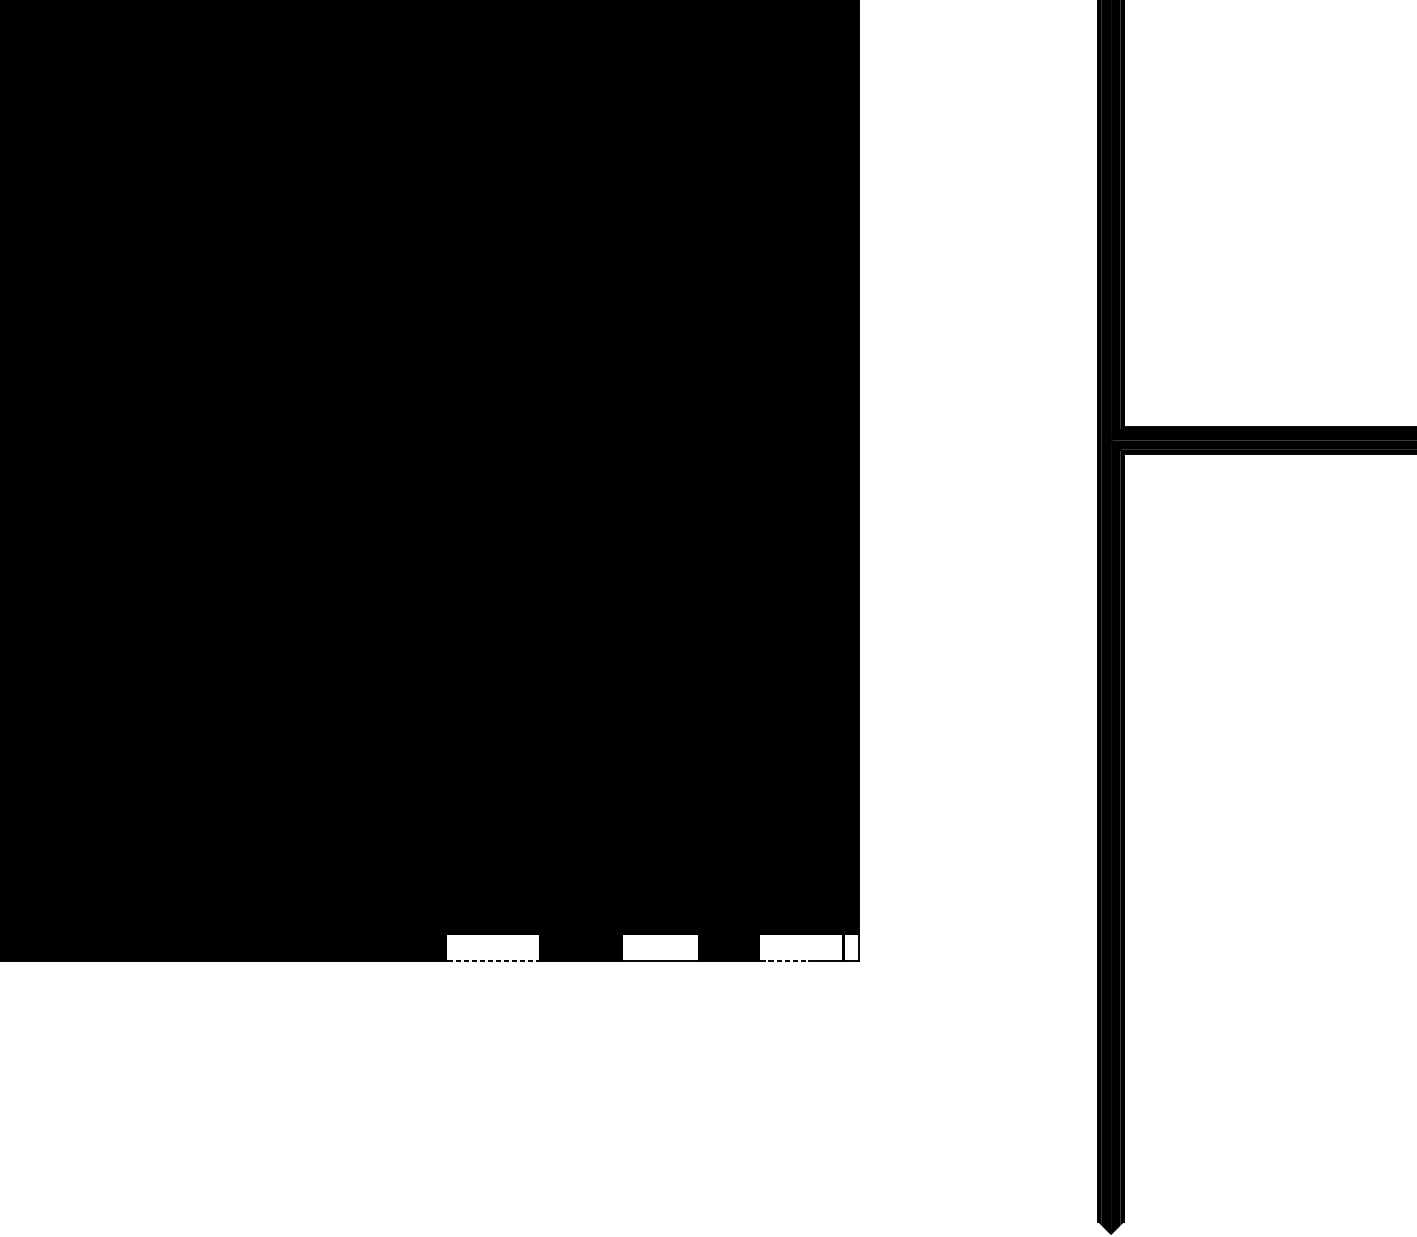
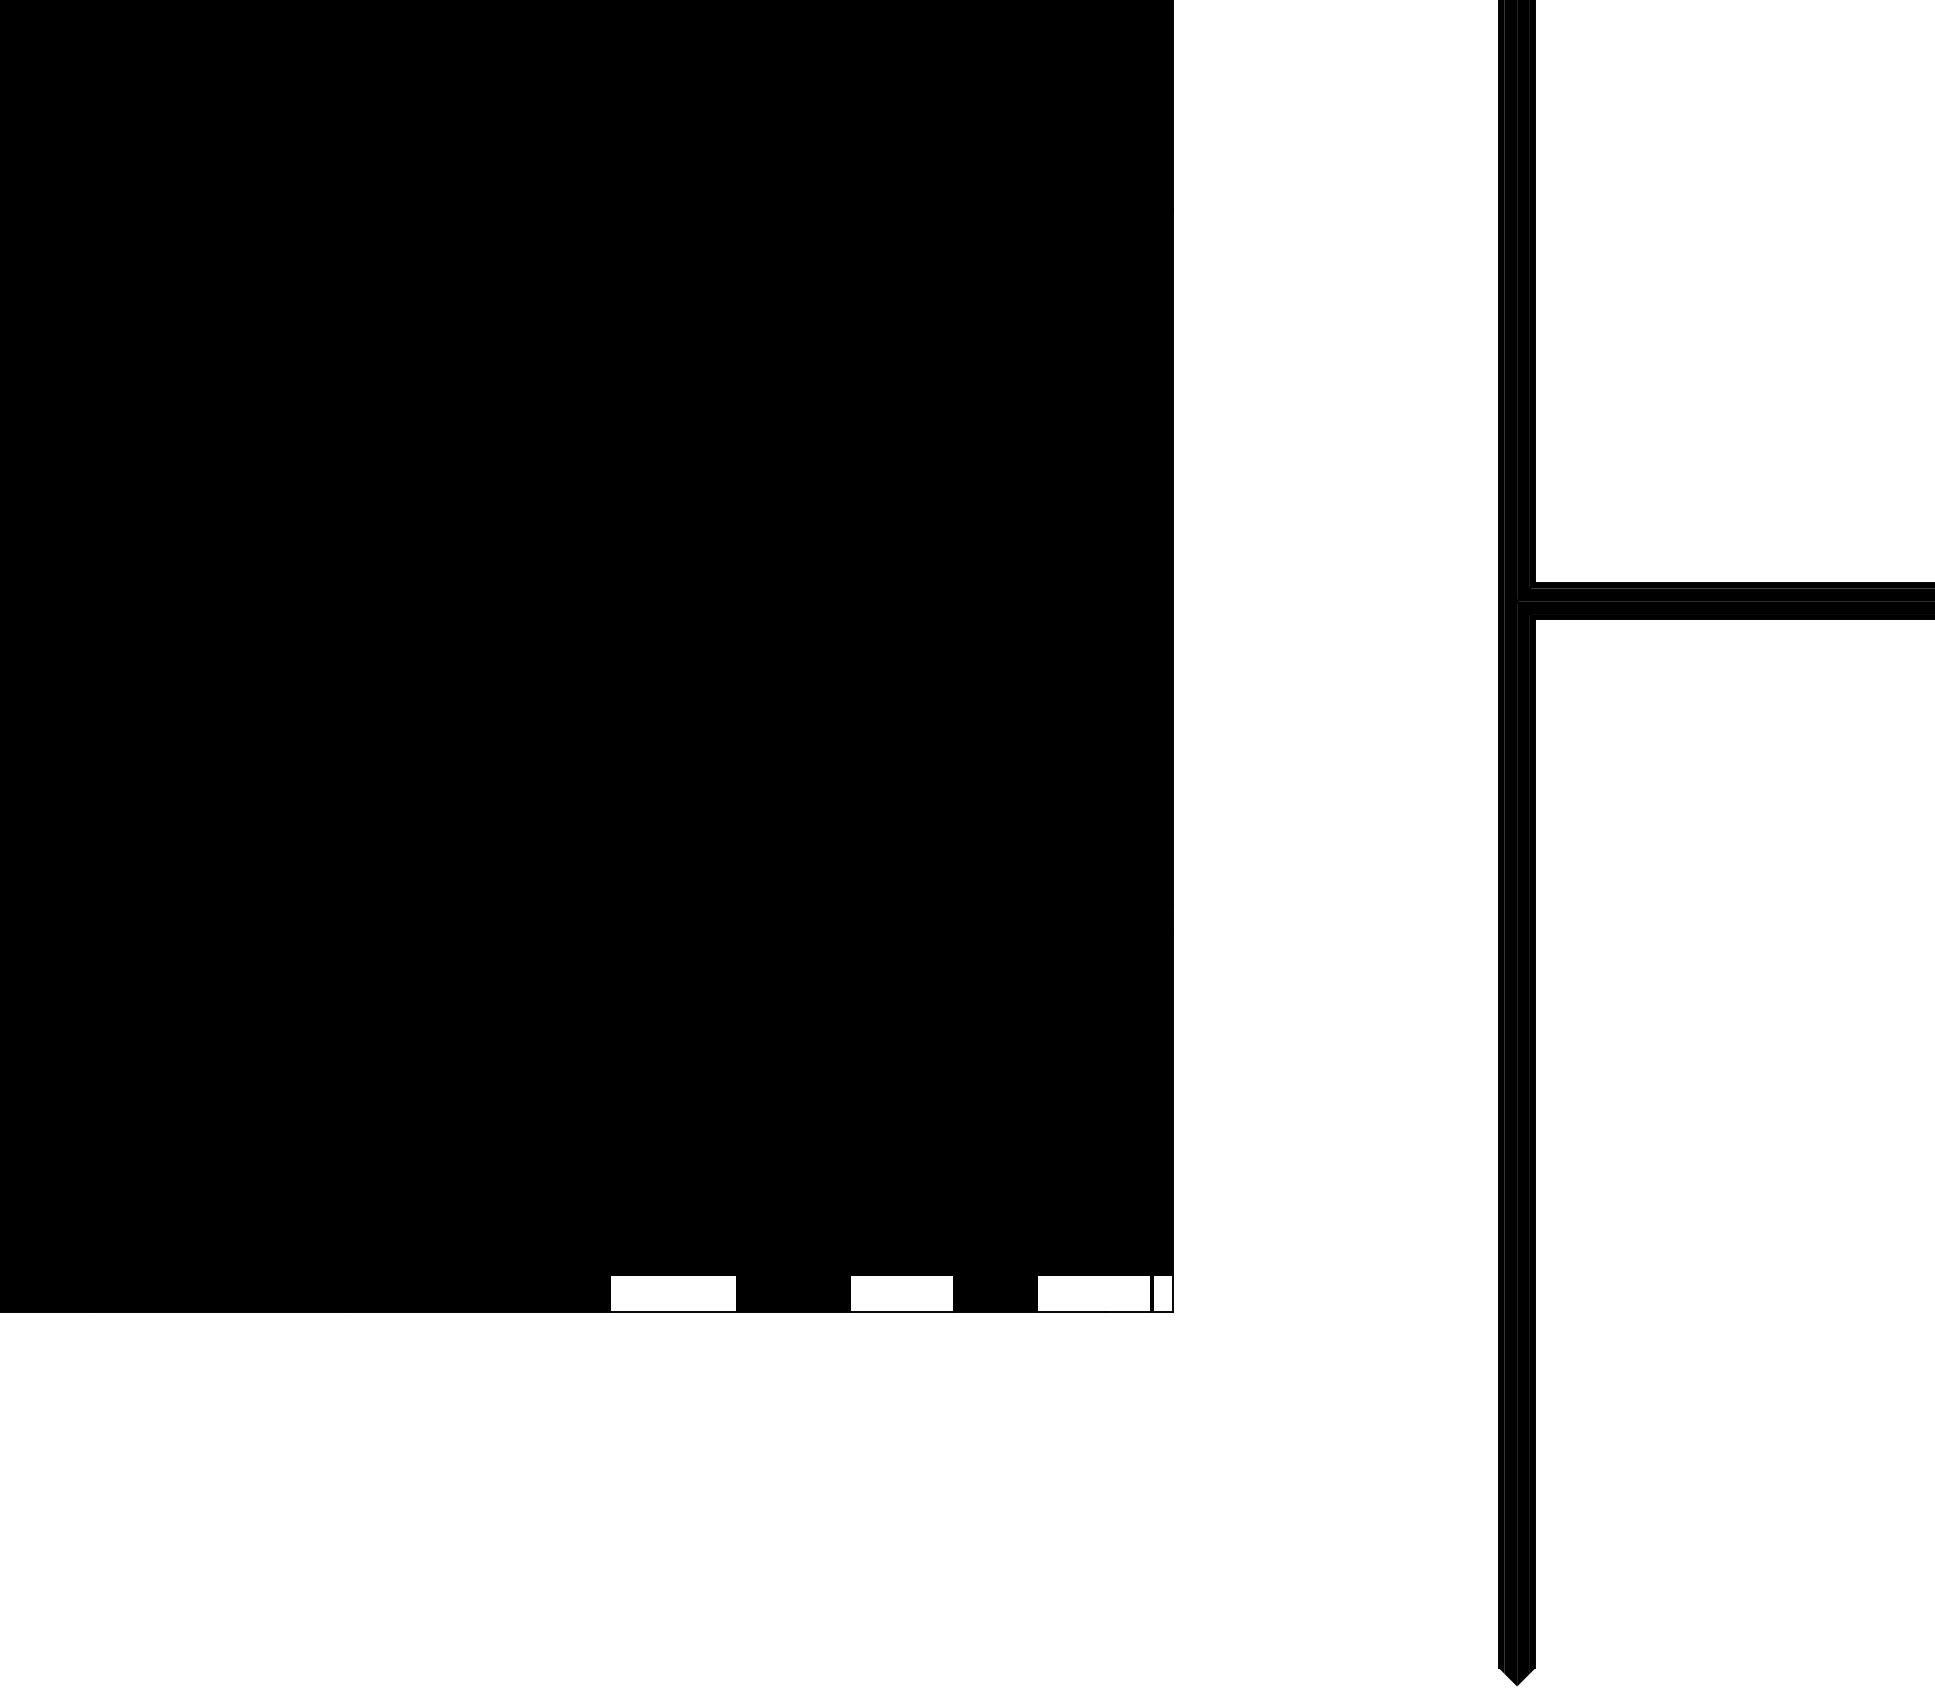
line: (493, 961) -> (674, 1312), dashed -> solid
line: (785, 961) -> (1072, 1312), dashed -> solid

